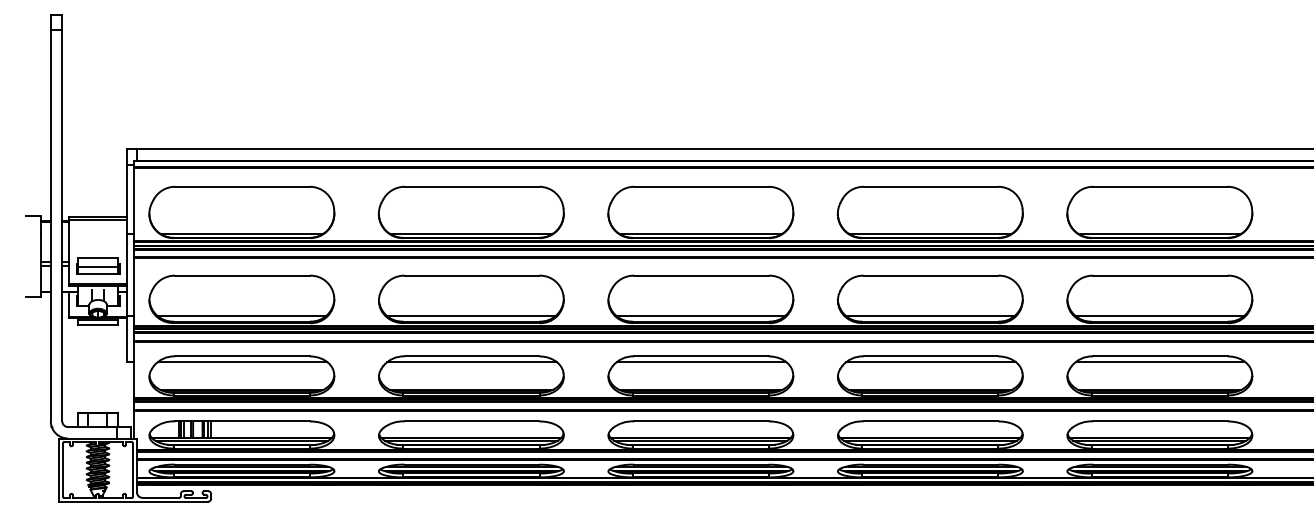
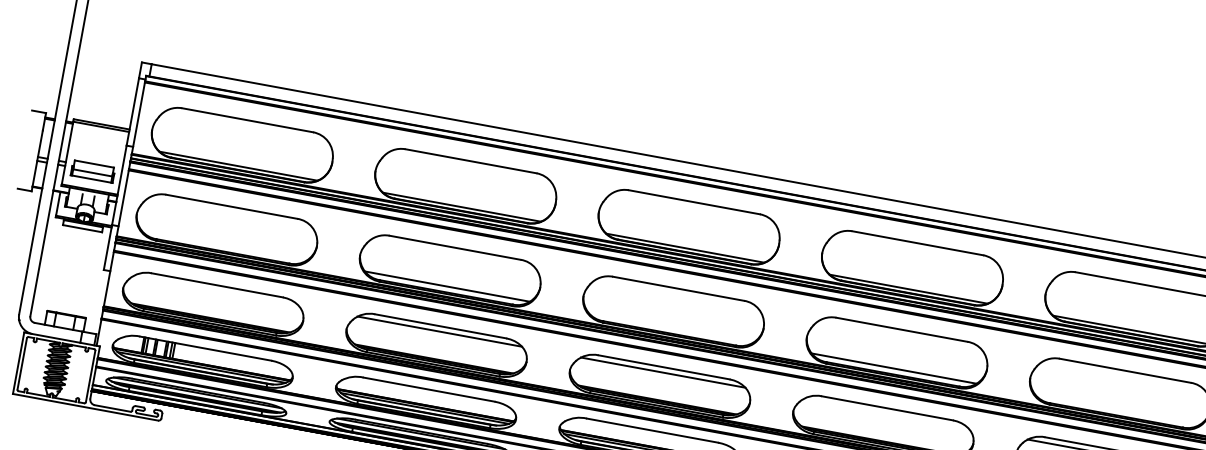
line: (241, 315) -> (223, 245), removed
line: (700, 315) -> (670, 327), removed
line: (1159, 315) -> (1117, 409), removed
line: (242, 361) -> (216, 290), removed
line: (930, 361) -> (886, 413), removed

